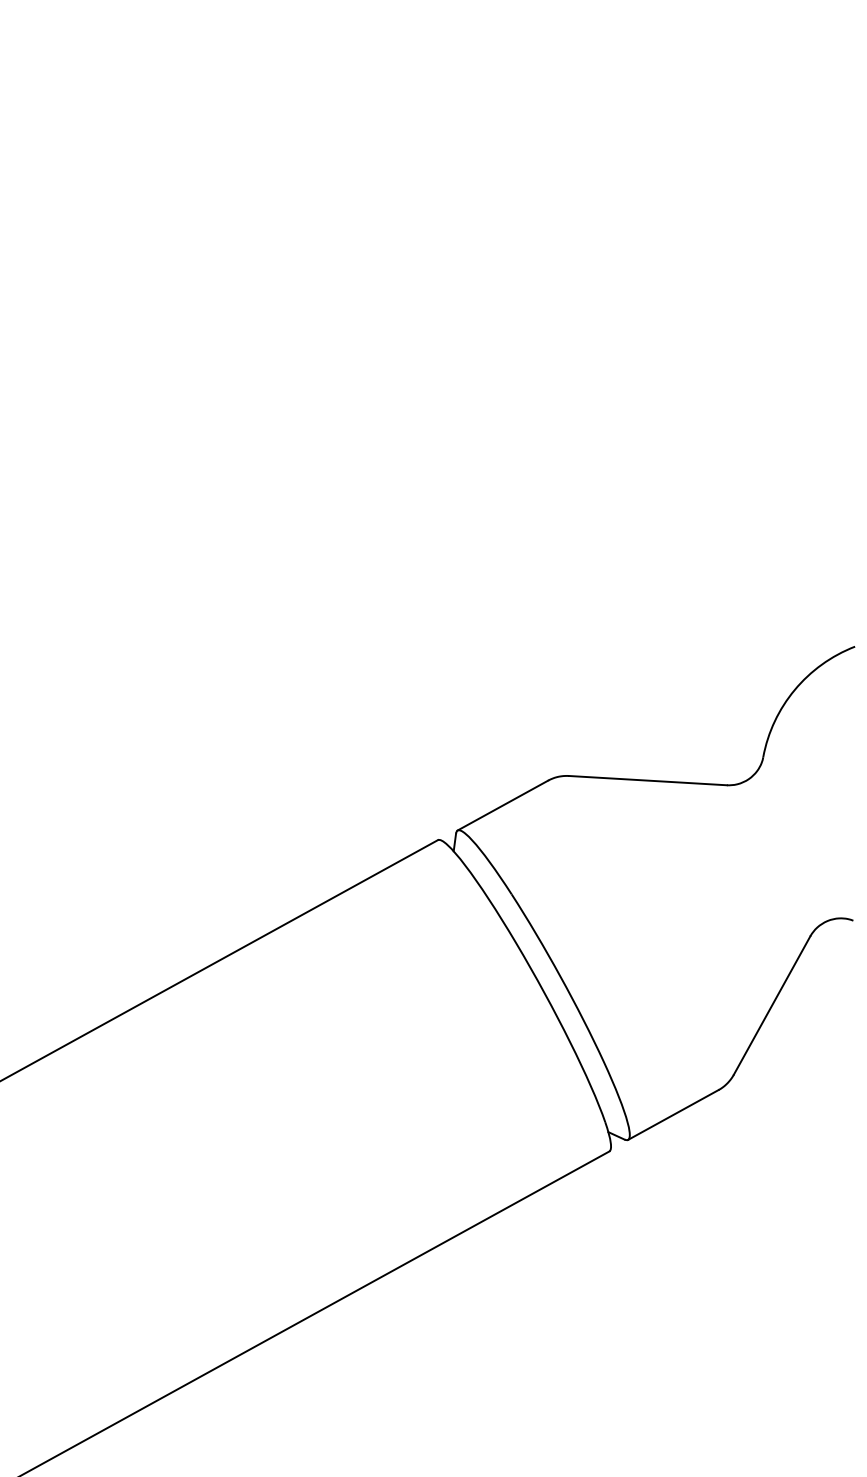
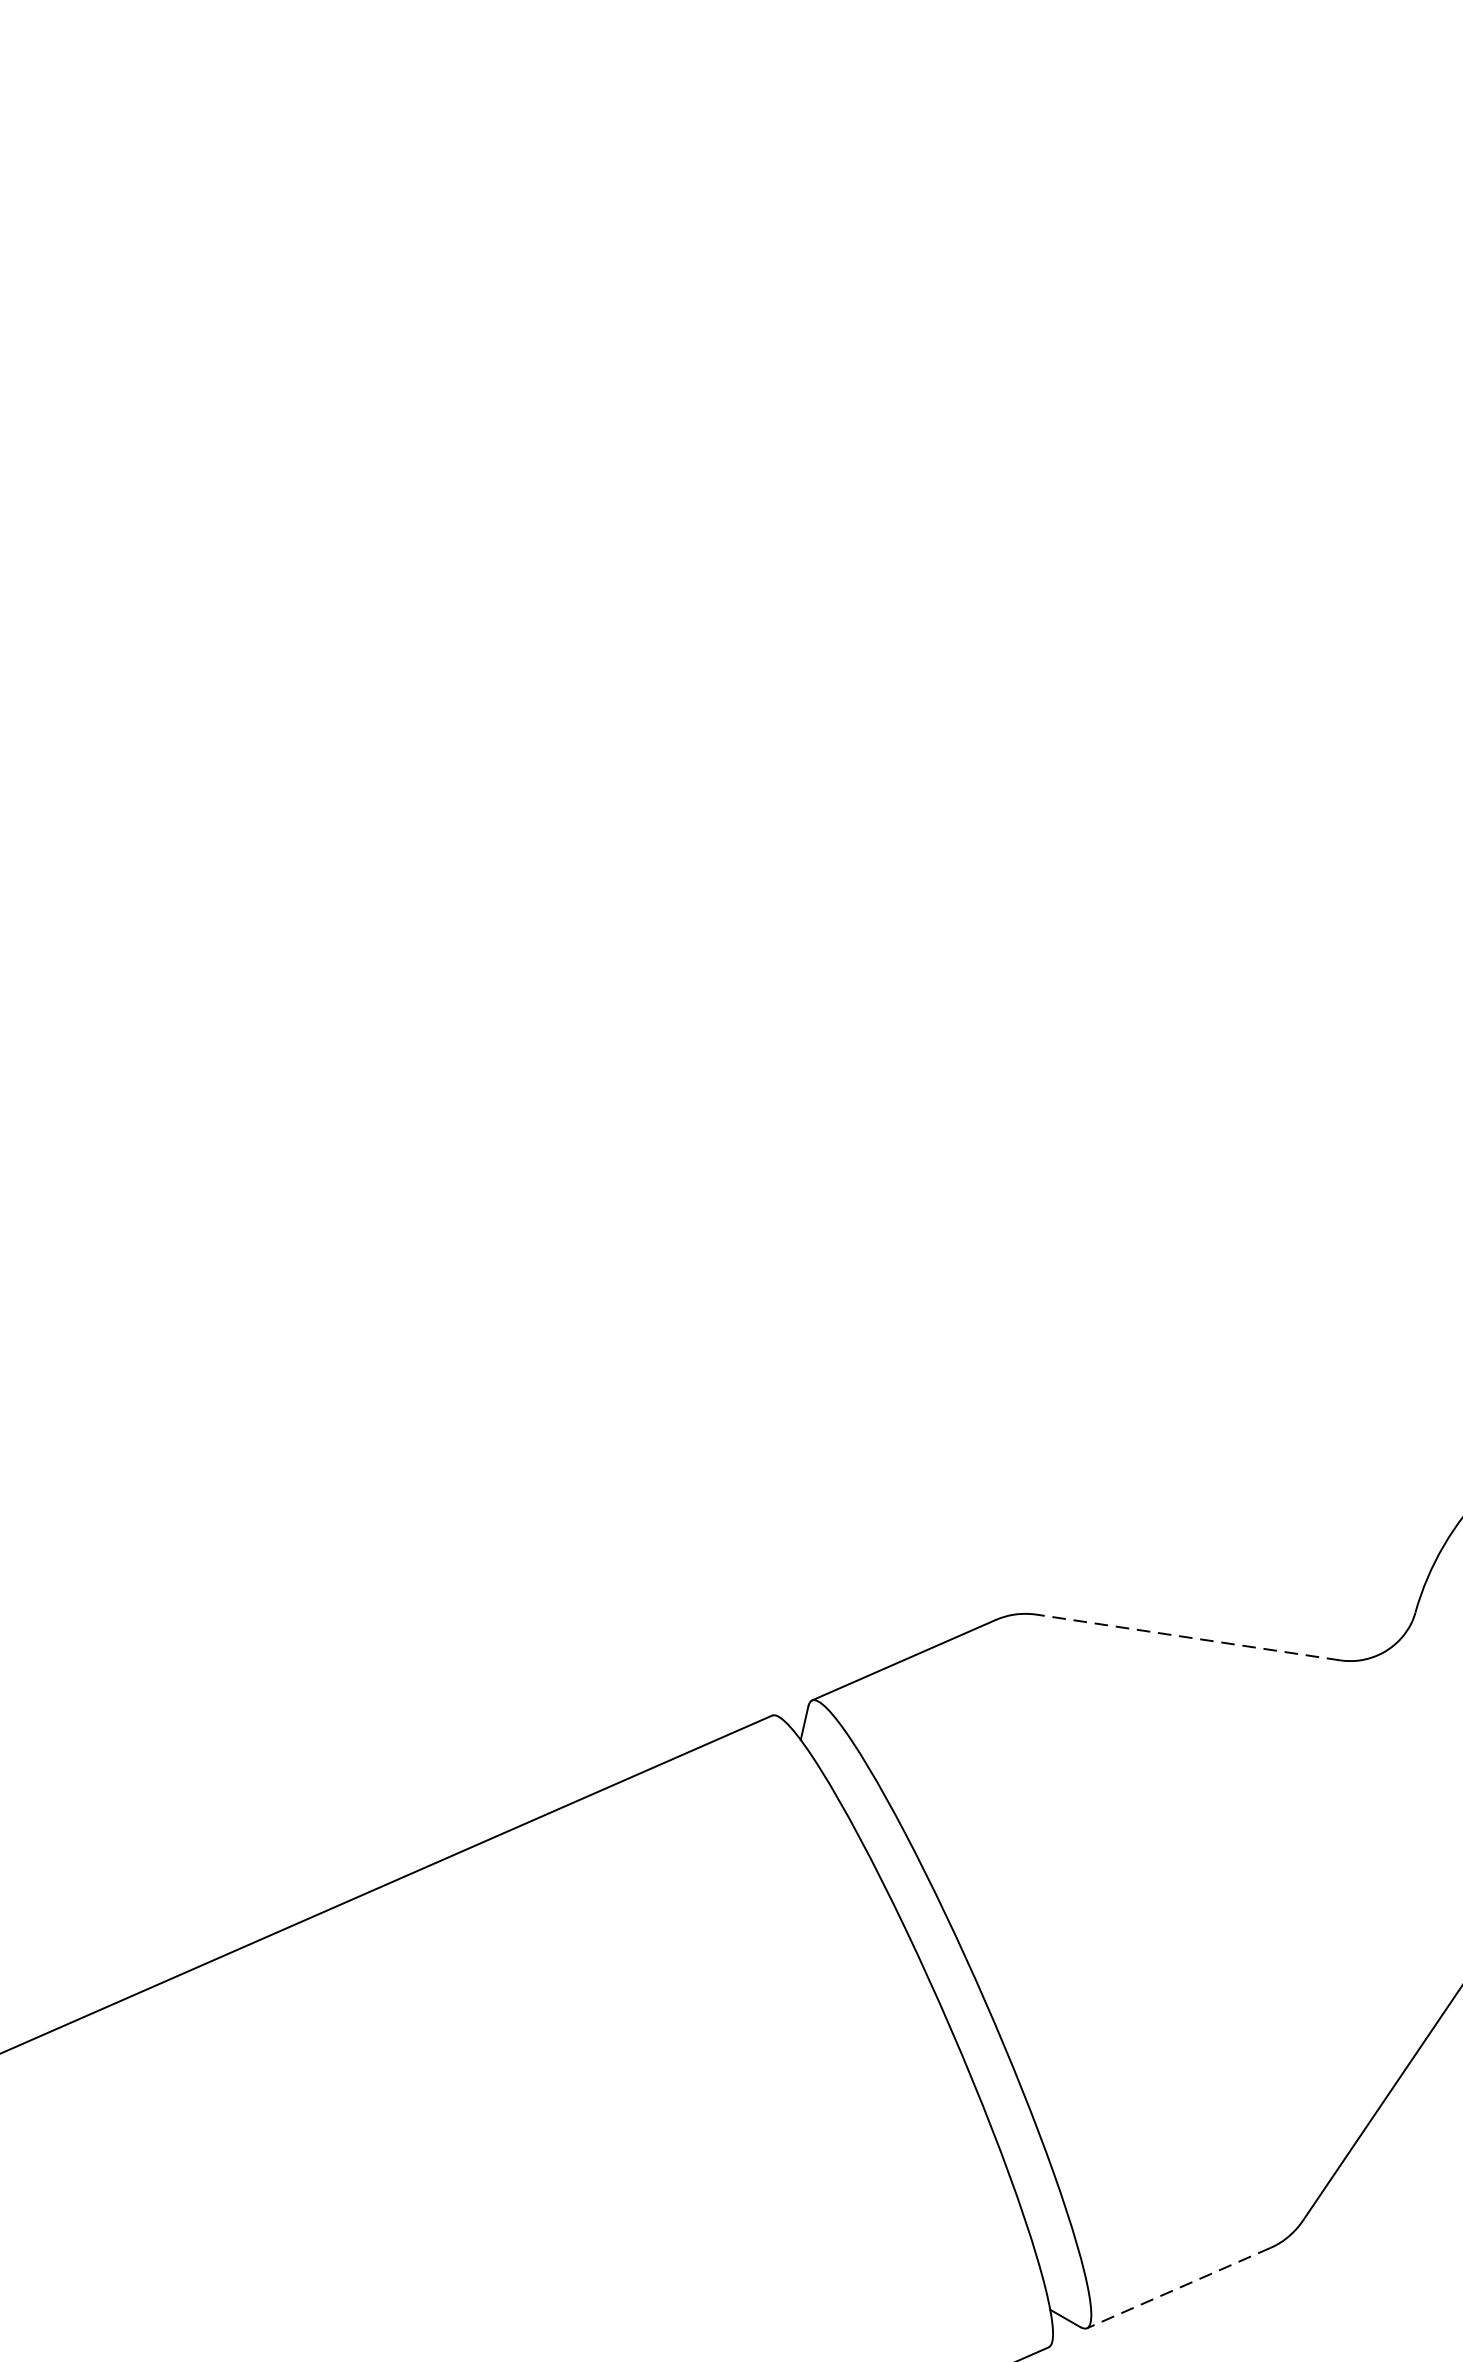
line: (647, 780) -> (1187, 1637), solid -> dashed
line: (673, 1114) -> (1179, 2287), solid -> dashed

